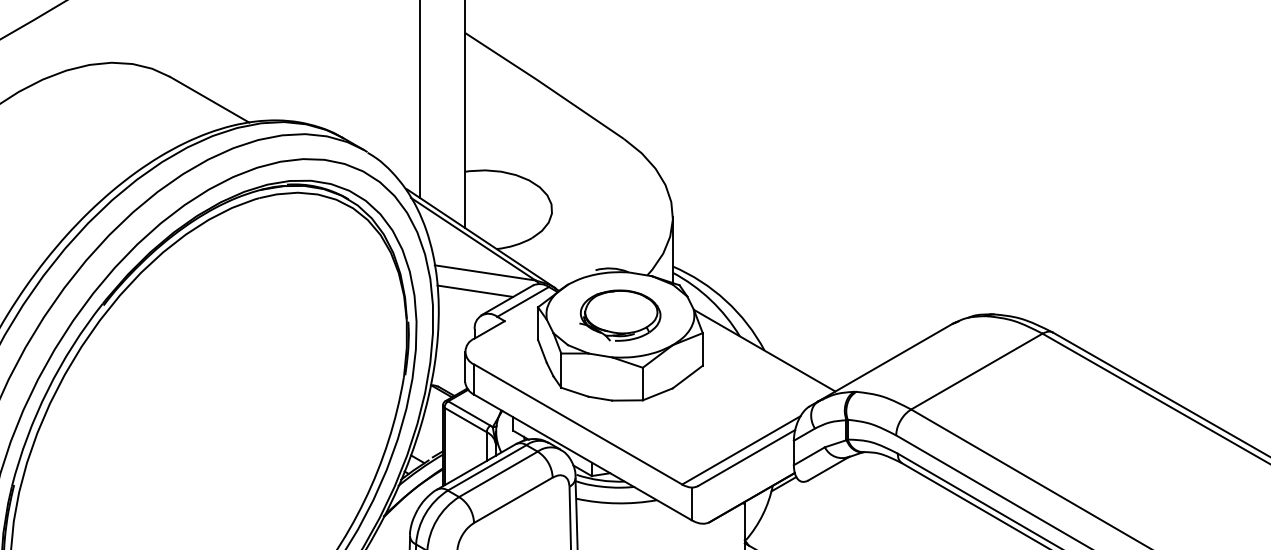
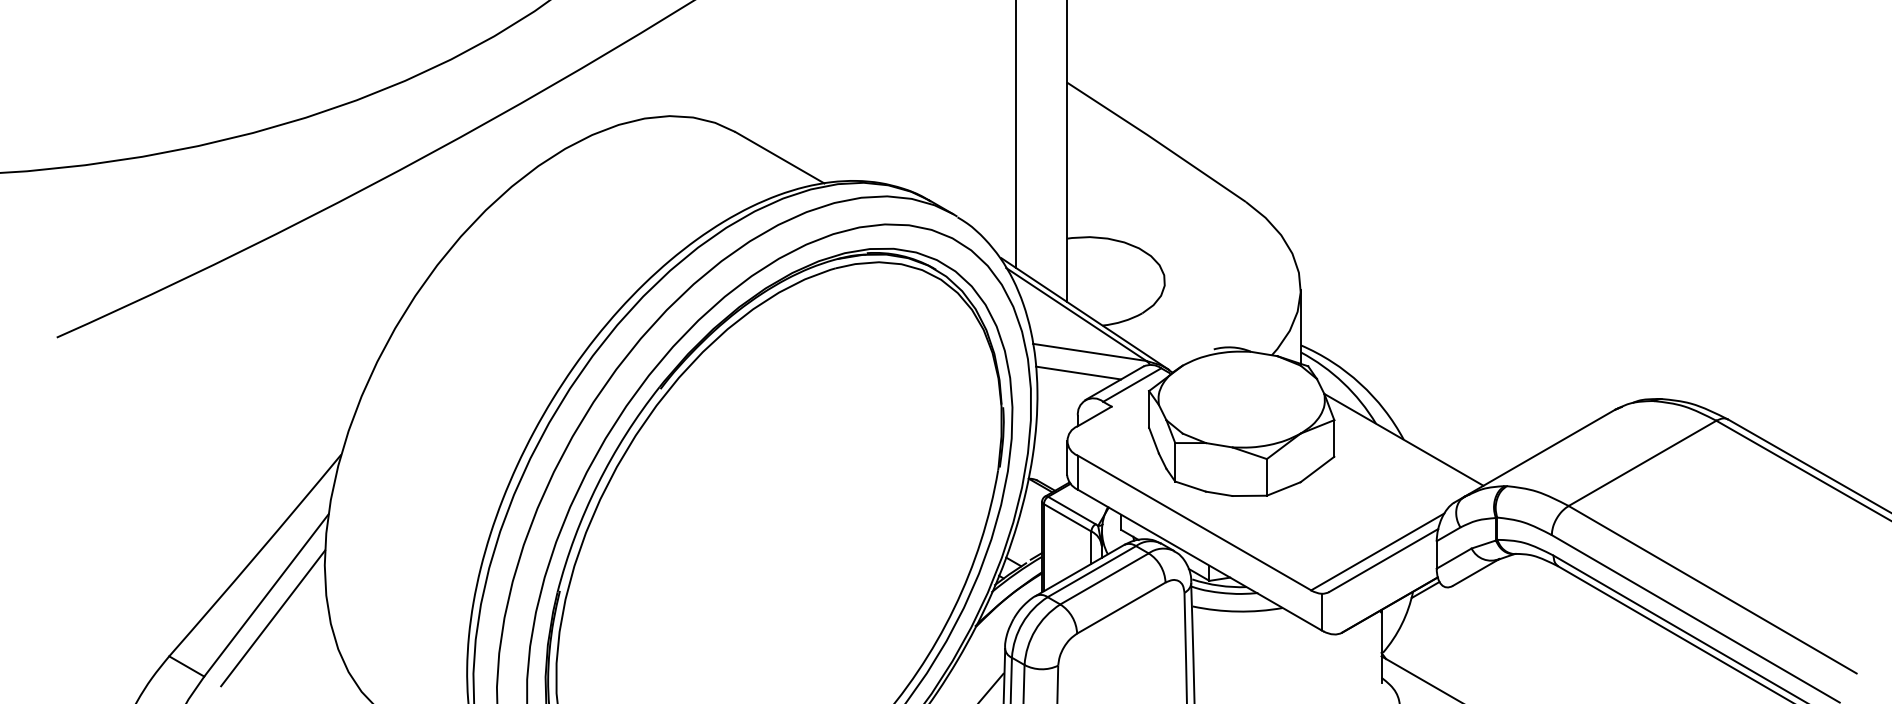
part: (620, 315) -> (1241, 400), removed

